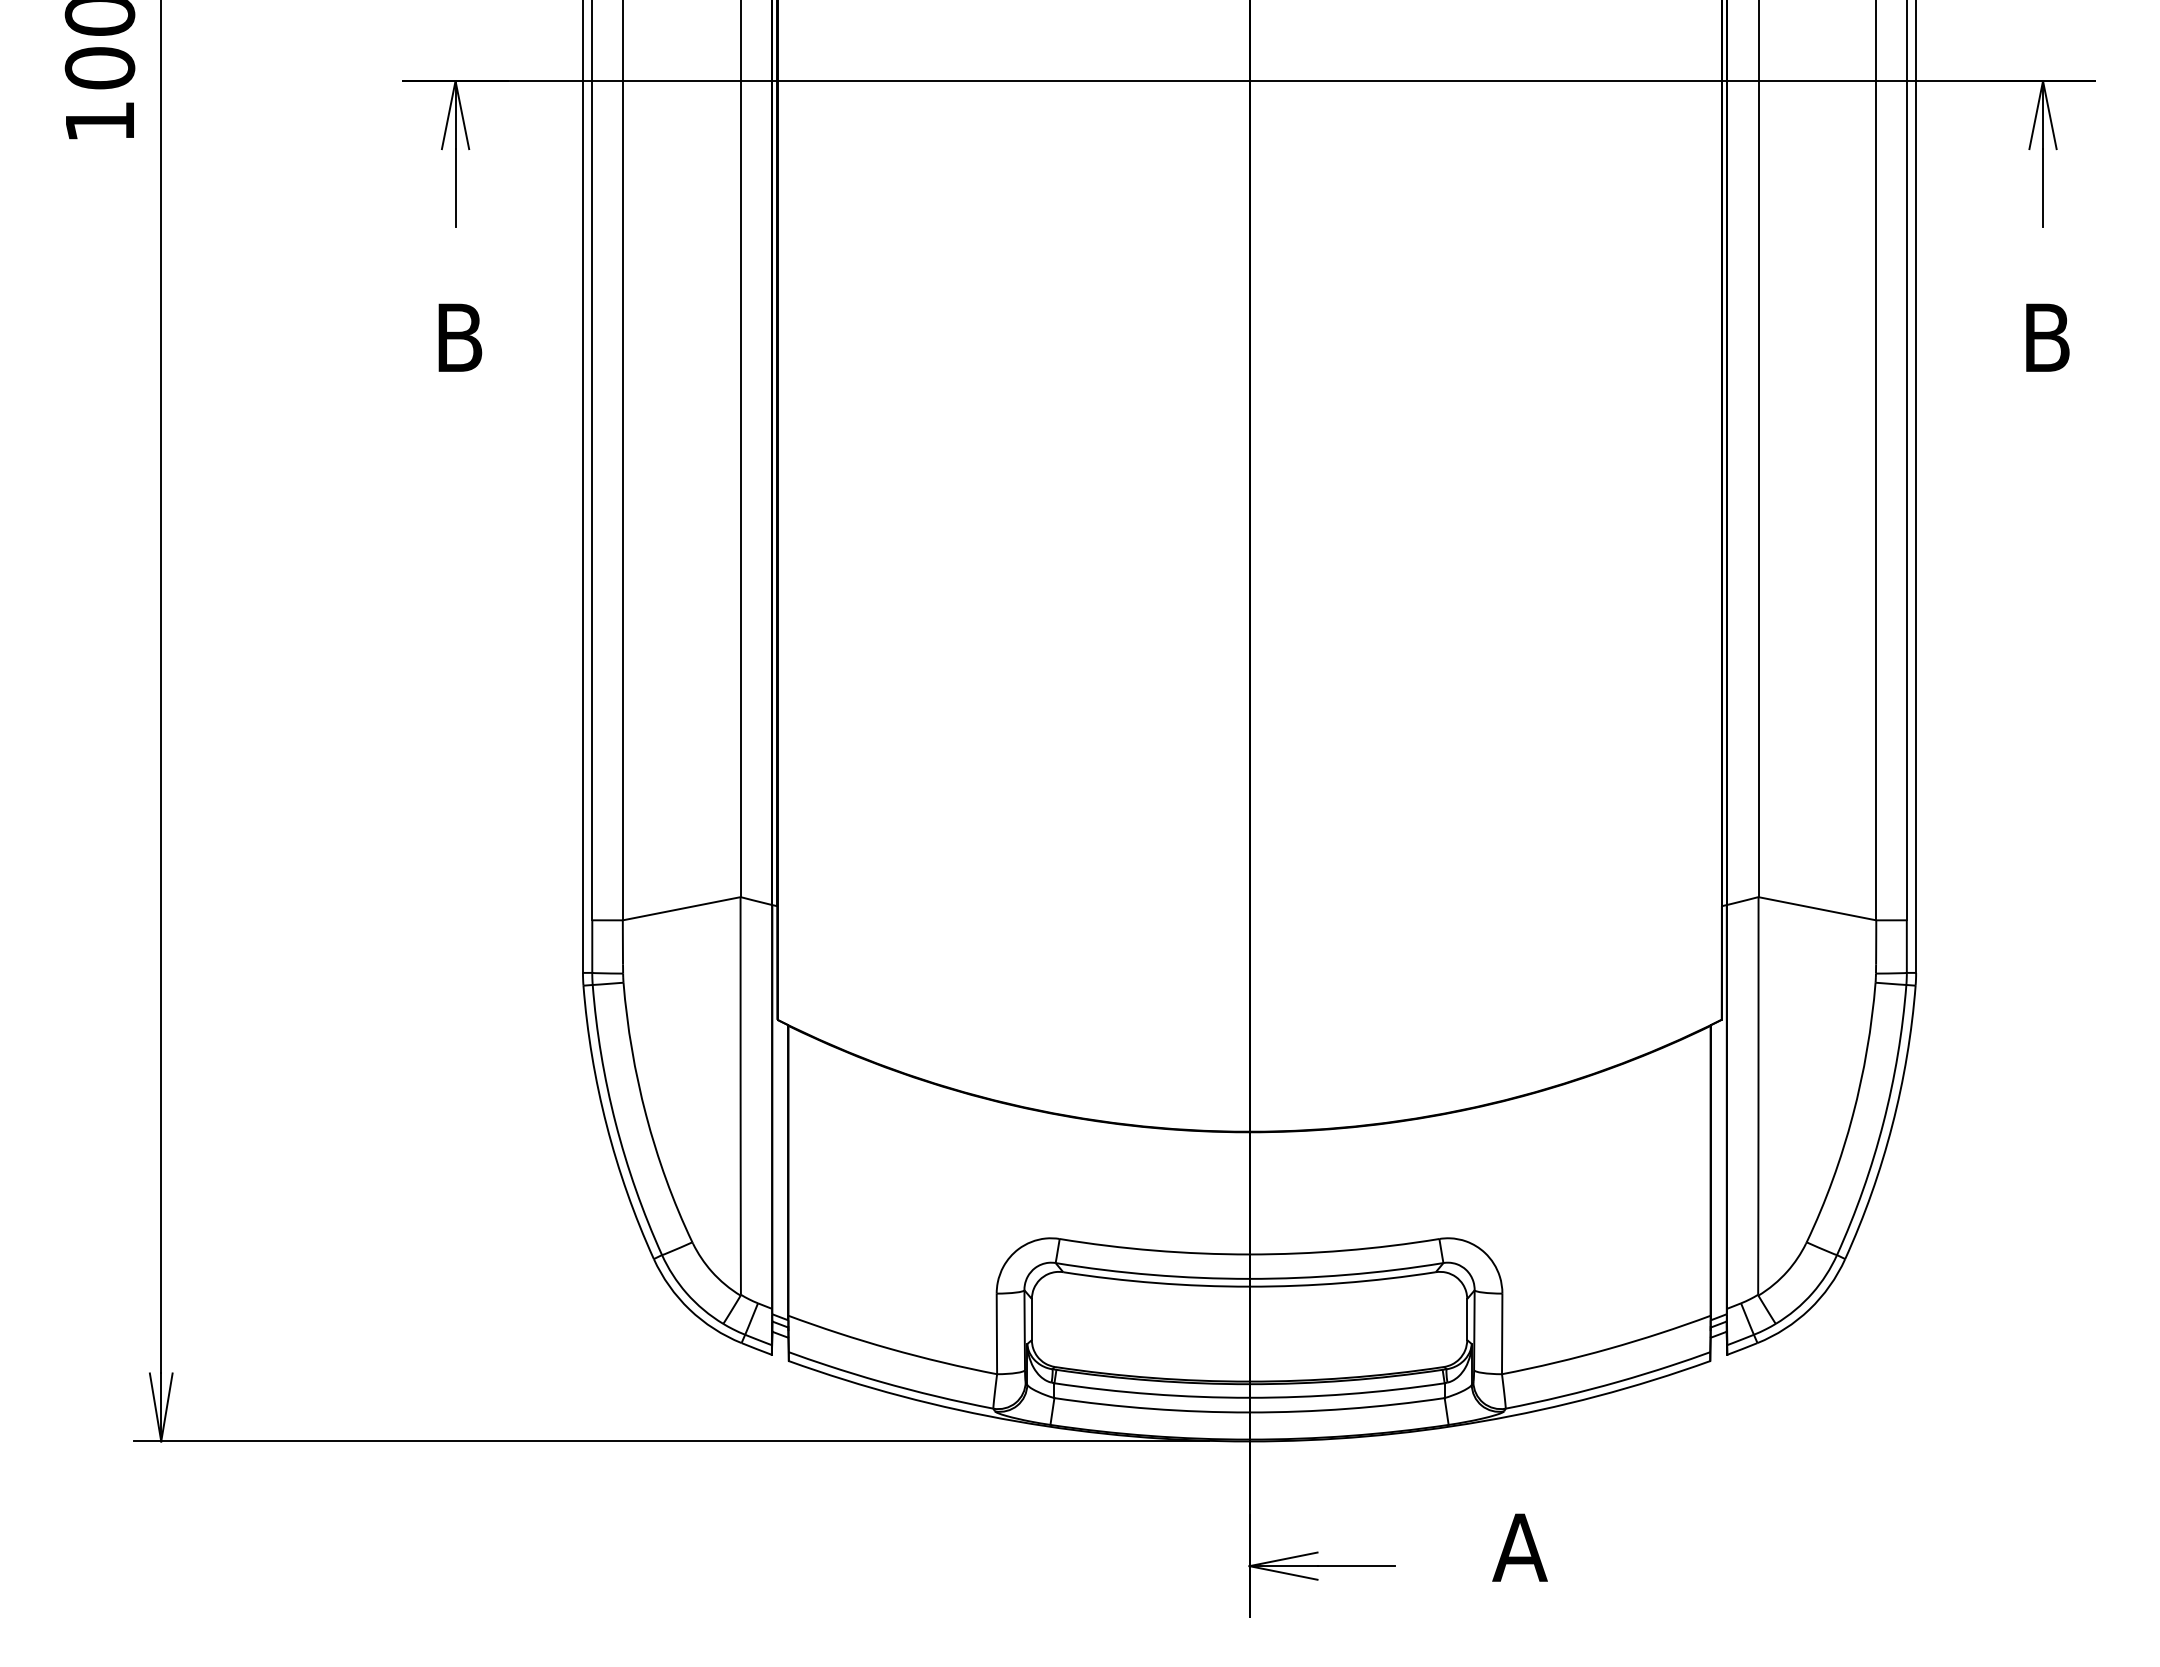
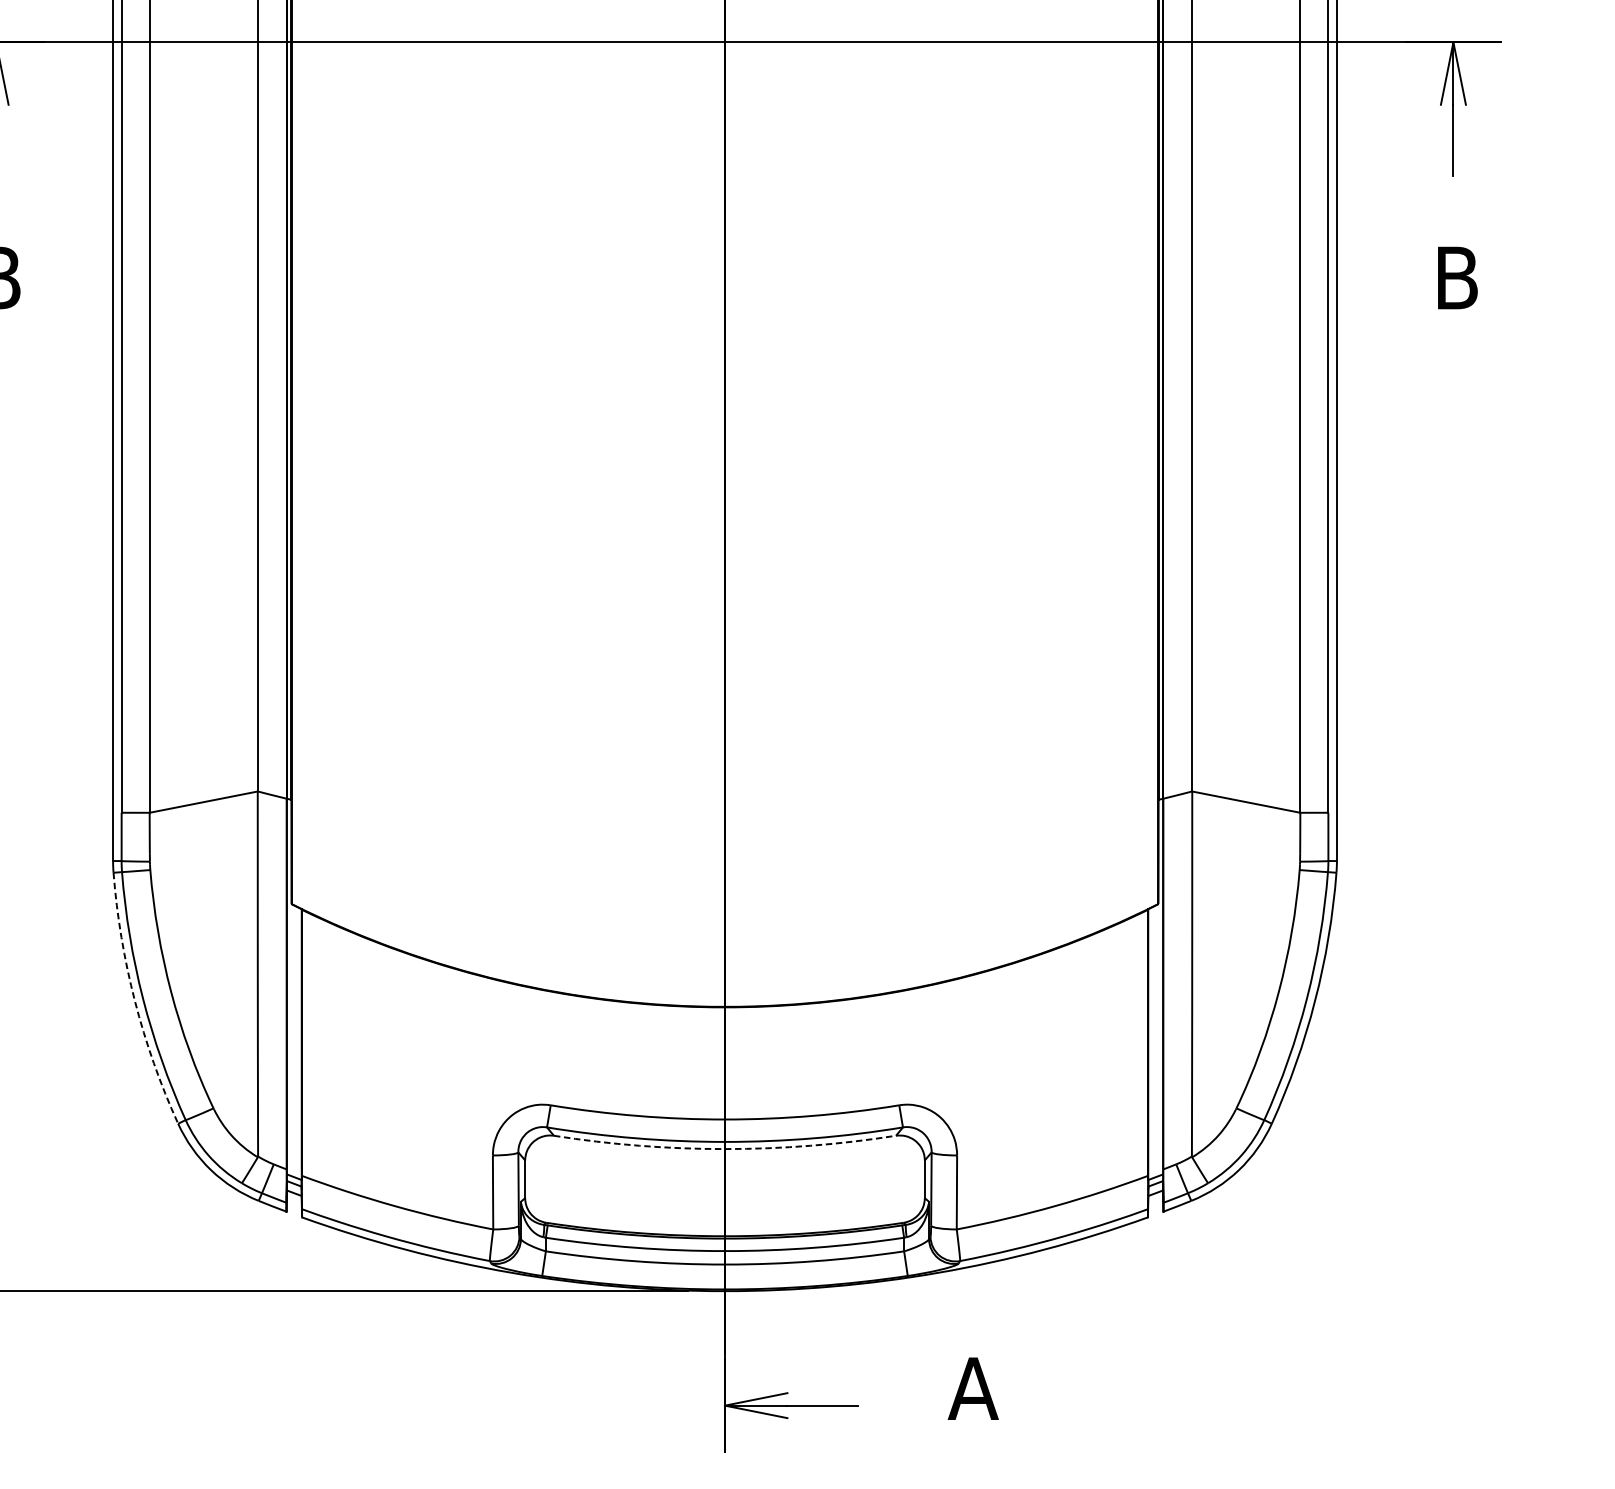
arc: (606, 1125) -> (134, 1001), solid -> dashed
arc: (1249, 1286) -> (724, 1148), solid -> dashed

